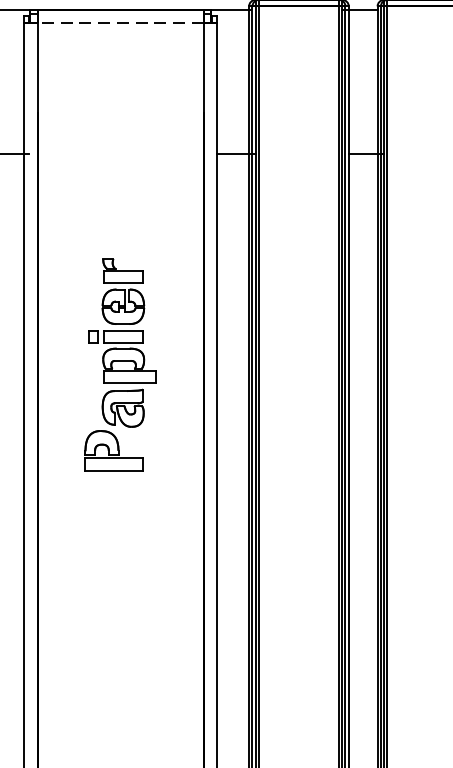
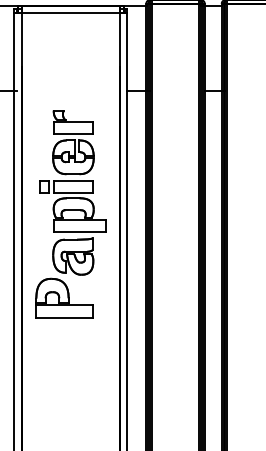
line: (120, 22) -> (70, 13), dashed -> solid
part: (120, 365) -> (70, 214), size x1.67

